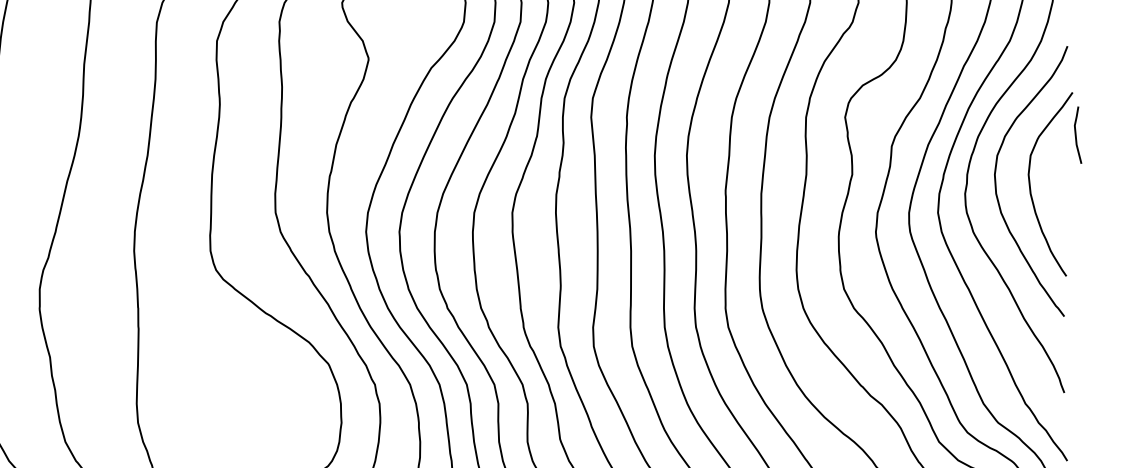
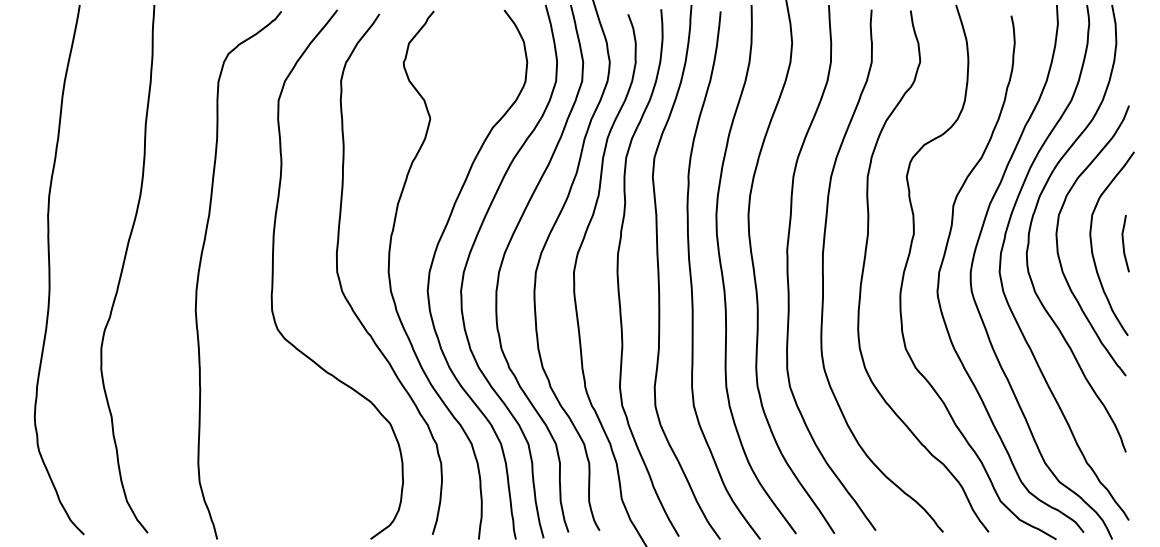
line: (1076, 135) -> (1124, 243), moved

